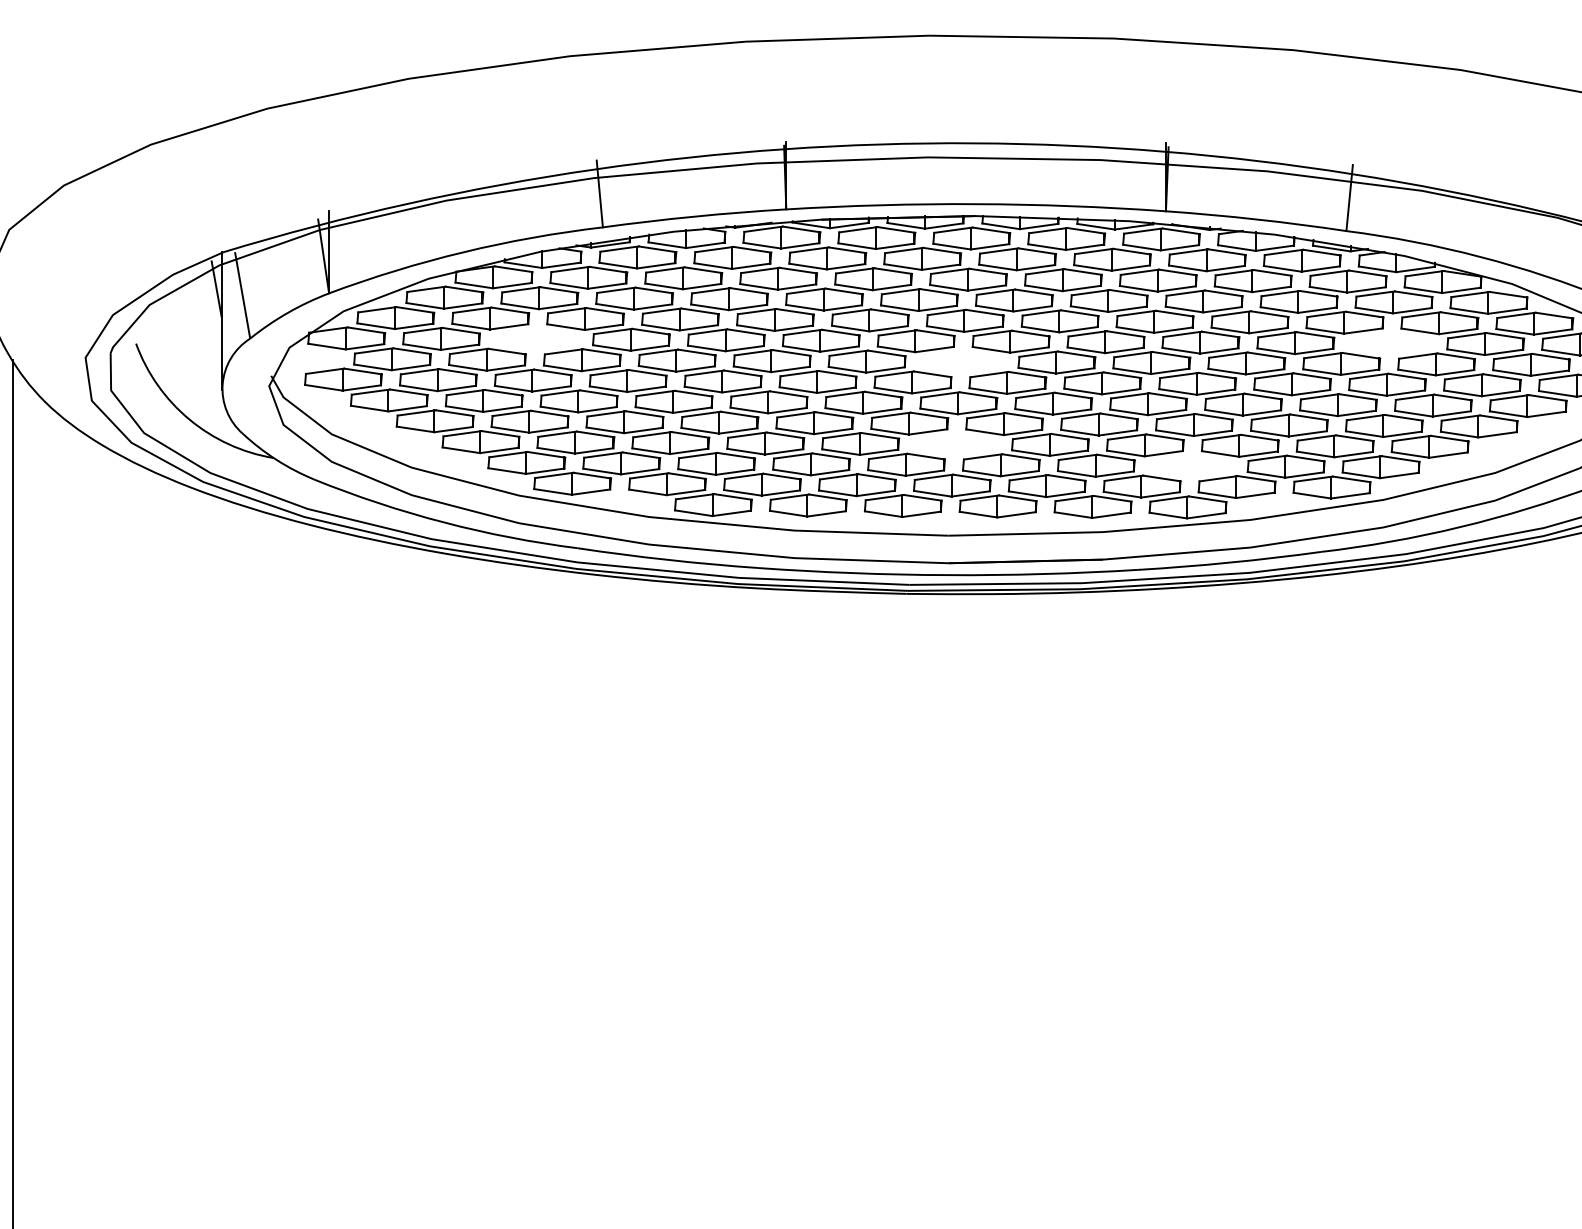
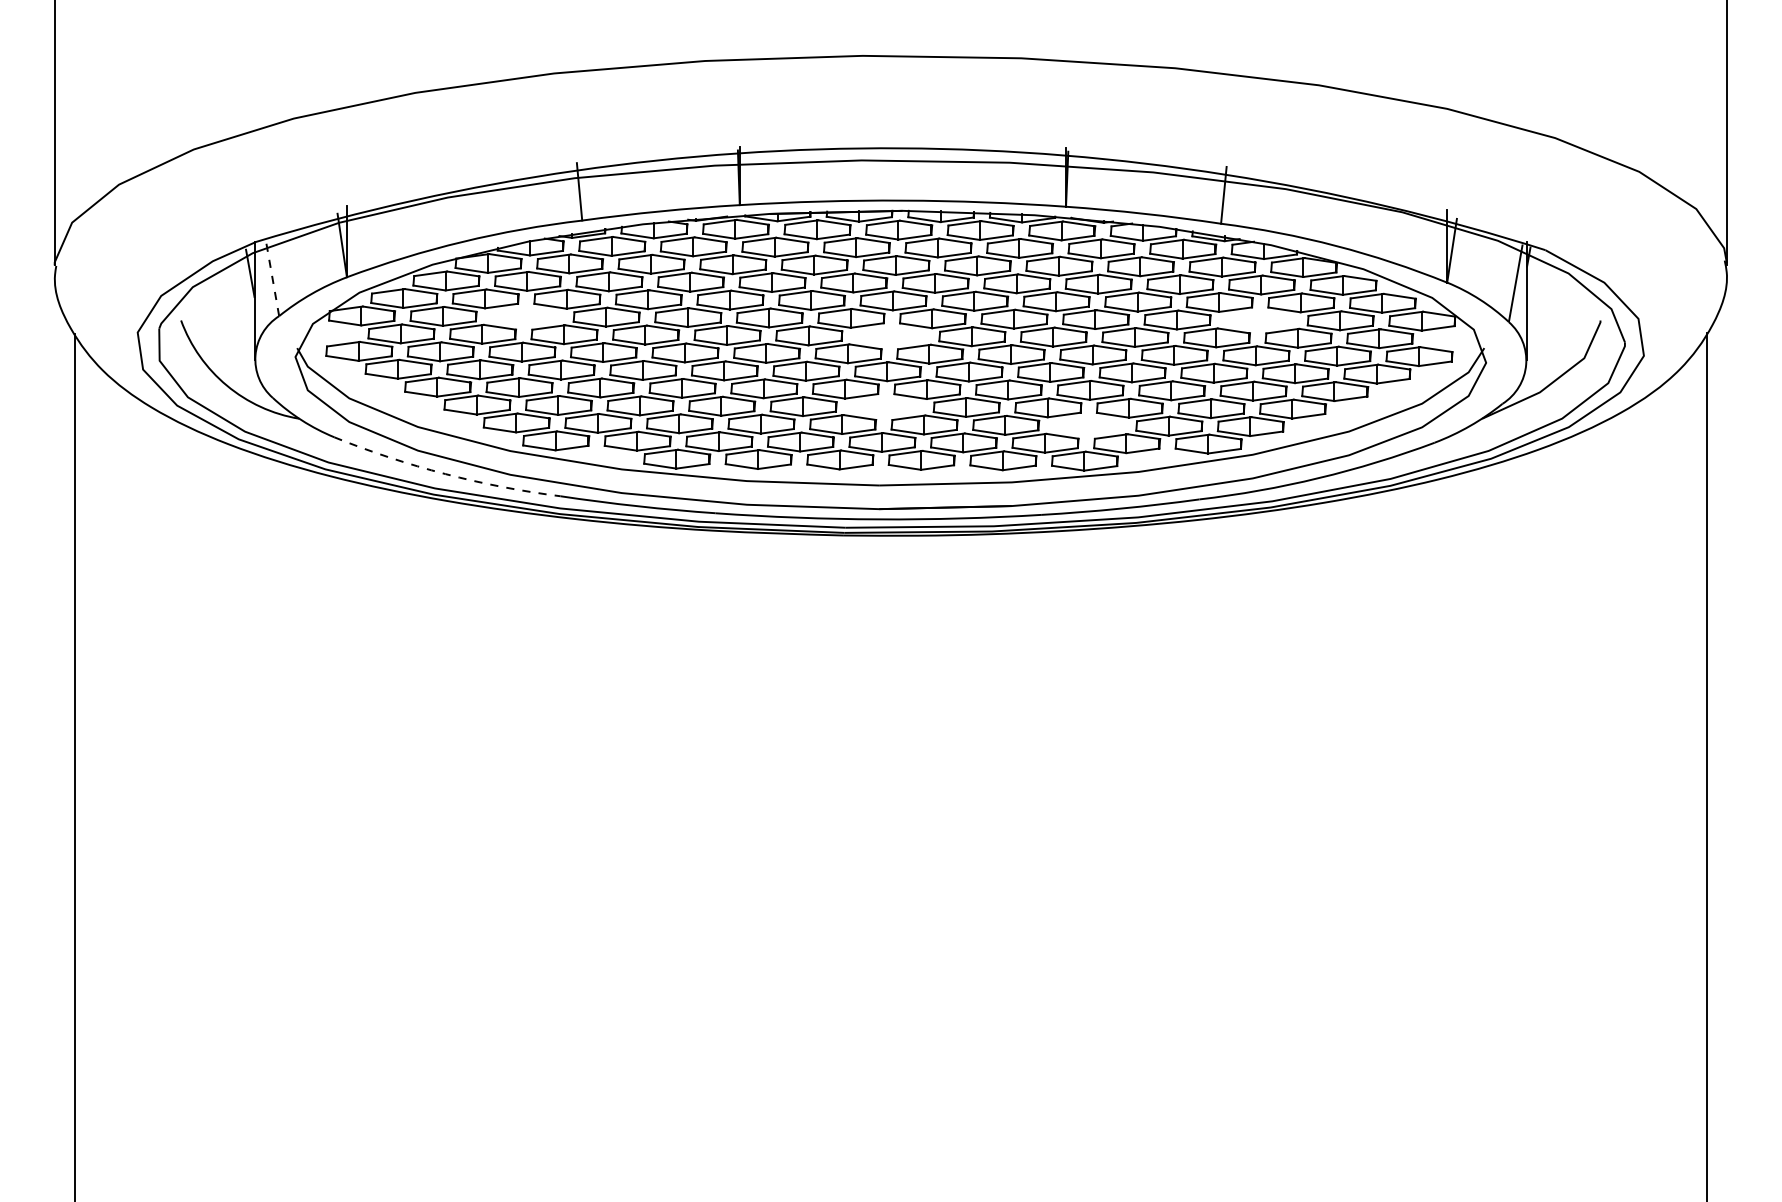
line: (242, 293) -> (272, 277), solid -> dashed
arc: (443, 522) -> (445, 474), solid -> dashed

